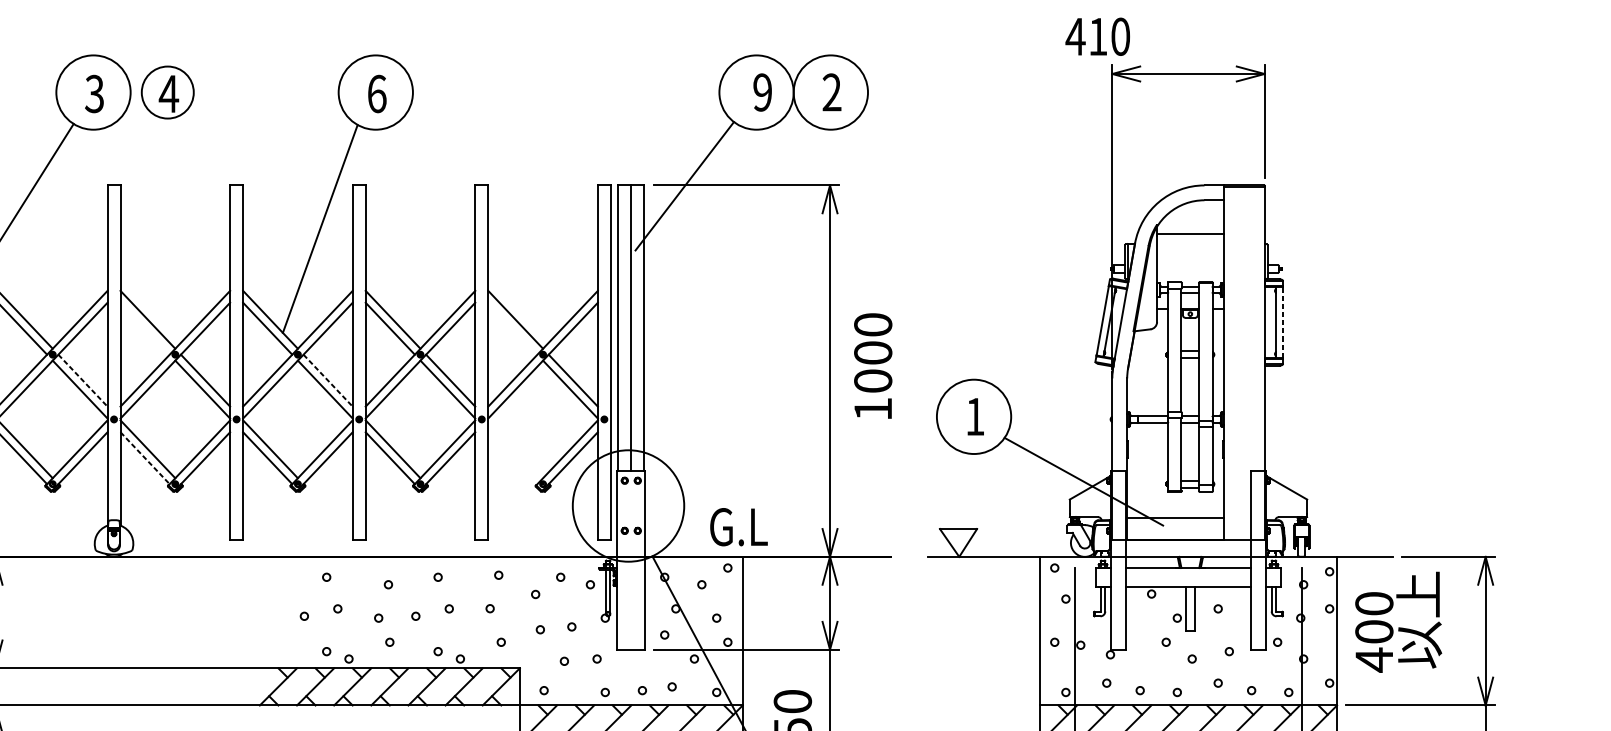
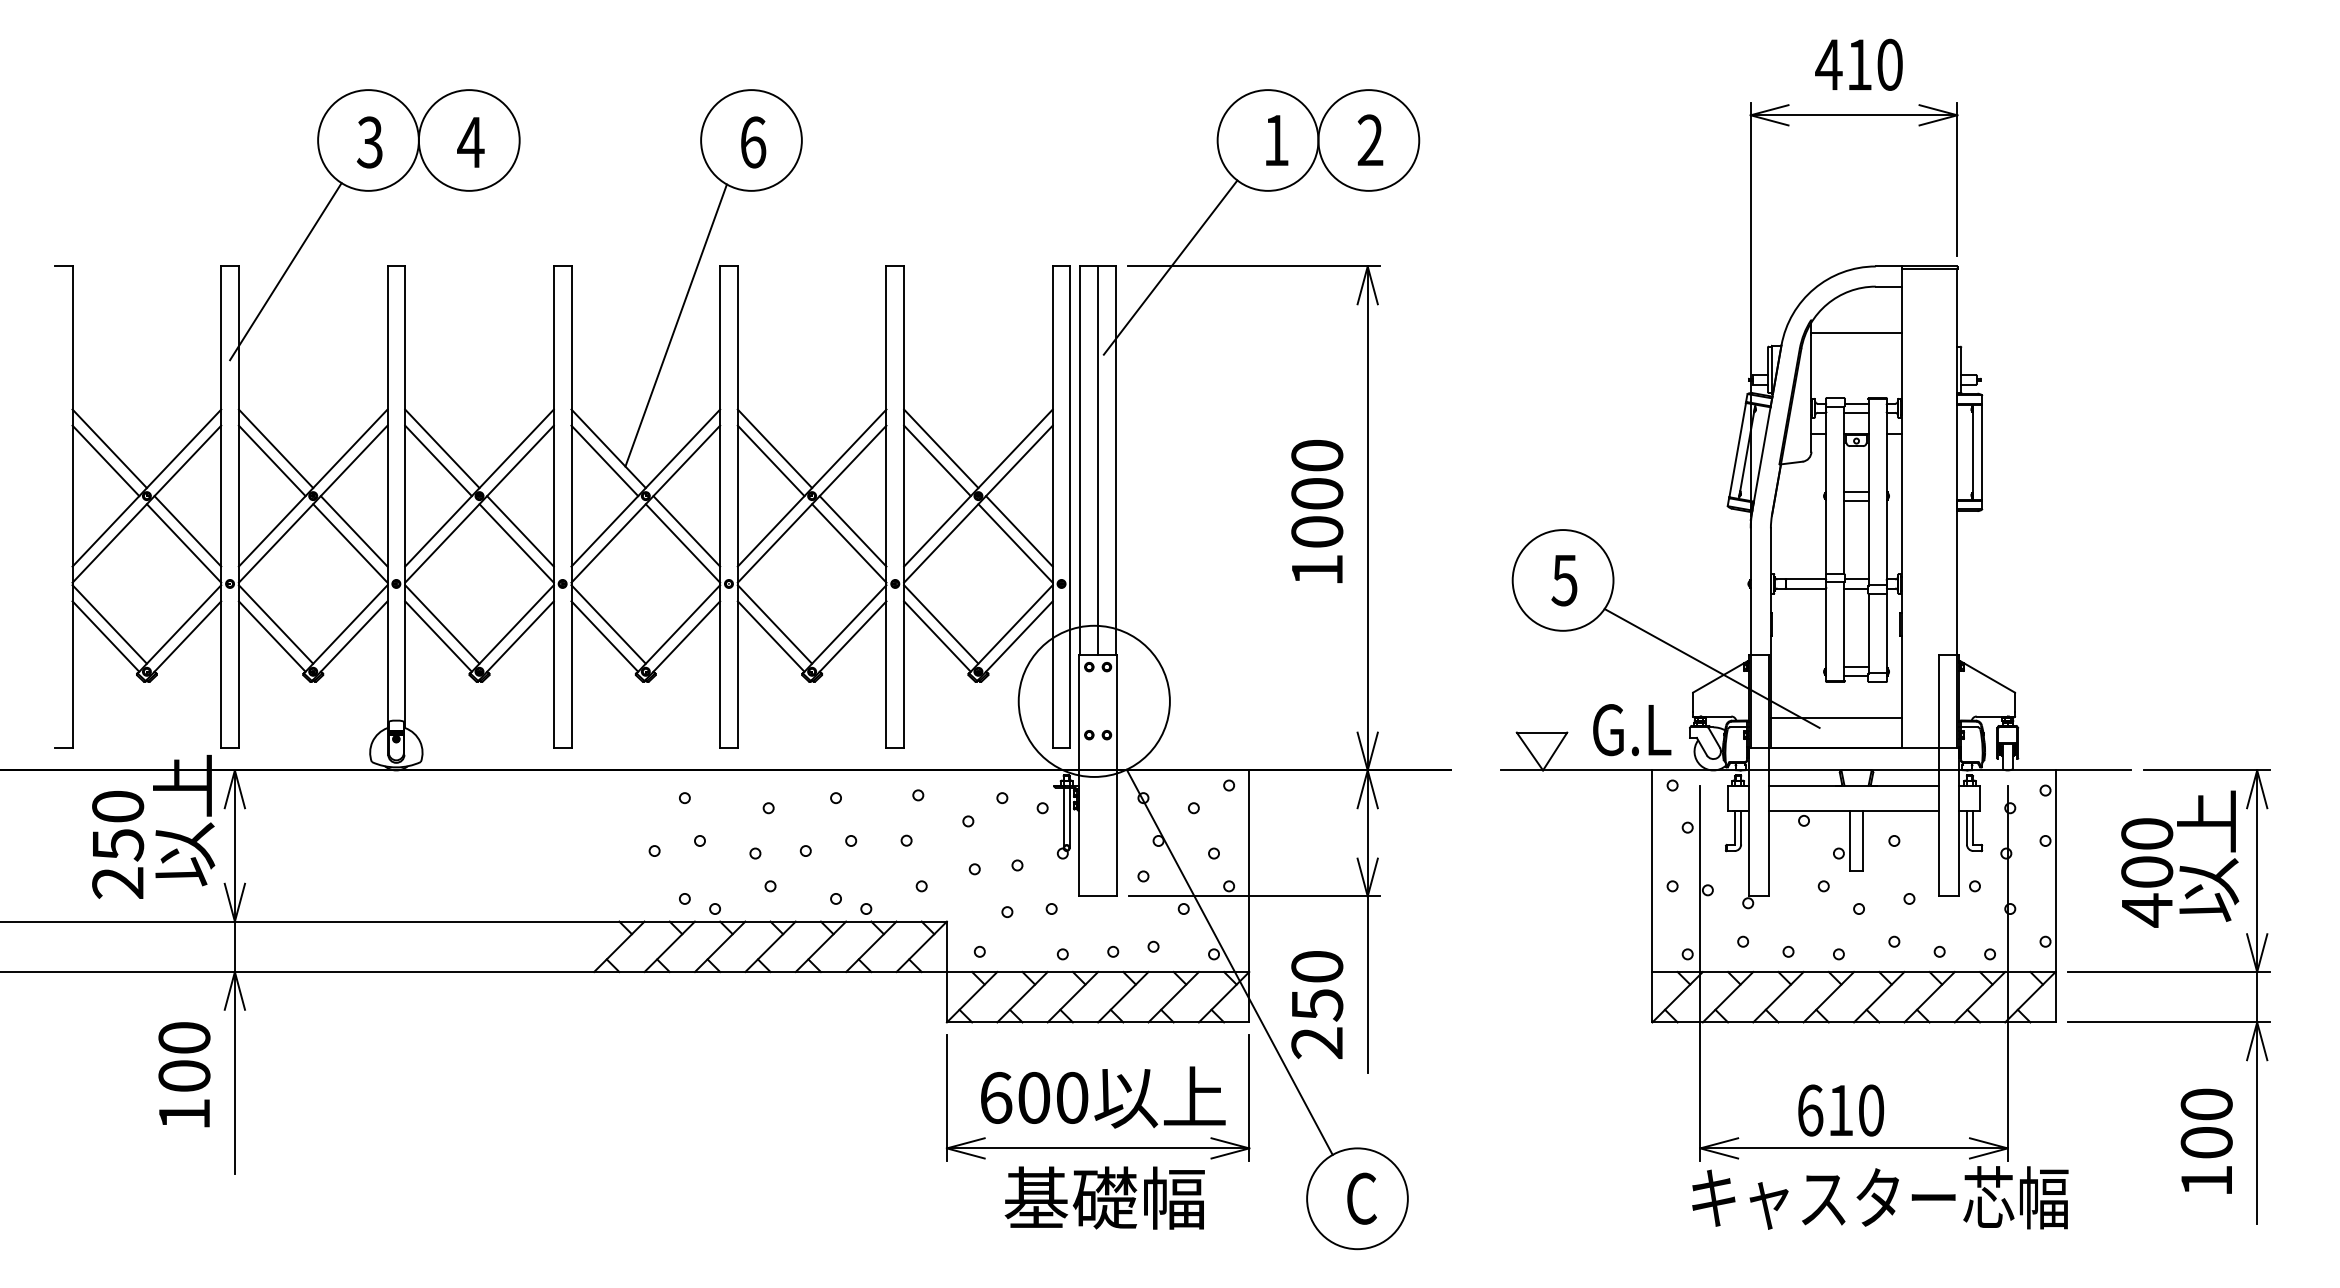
text: (1097, 36) -> (1858, 64), moved
circle: (167, 92) -> (468, 140), size x1.43
text: (762, 92) -> (1275, 140), 9 -> 1
line: (1283, 322) -> (1982, 452), dashed -> solid
line: (145, 328) -> (438, 460), added
line: (512, 328) -> (937, 460), added
text: (873, 366) -> (1317, 511), moved
line: (83, 380) -> (354, 531), dashed -> solid
line: (327, 380) -> (686, 531), dashed -> solid
text: (975, 416) -> (1564, 580), 1 -> 5
line: (515, 449) -> (941, 624), added
line: (145, 458) -> (438, 636), dashed -> solid
line: (512, 458) -> (937, 636), added
text: (739, 527) -> (1632, 730), moved
text: (1398, 621) -> (2180, 858), moved

